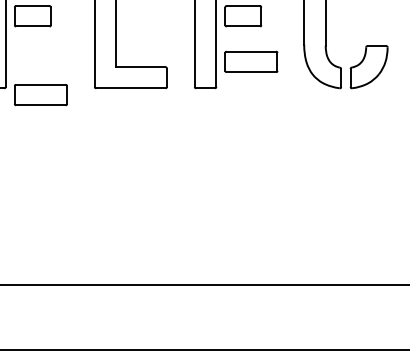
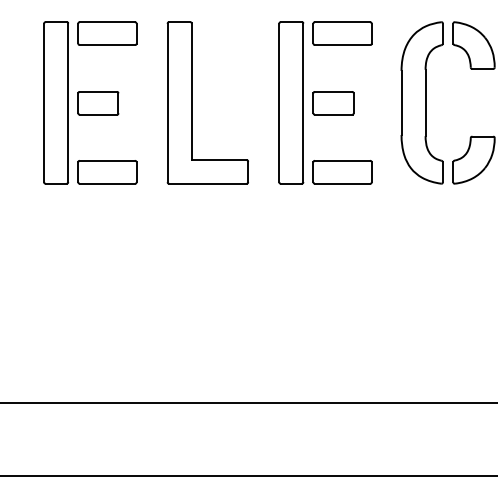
part: (251, 62) -> (342, 172), moved
part: (40, 95) -> (107, 172), moved

